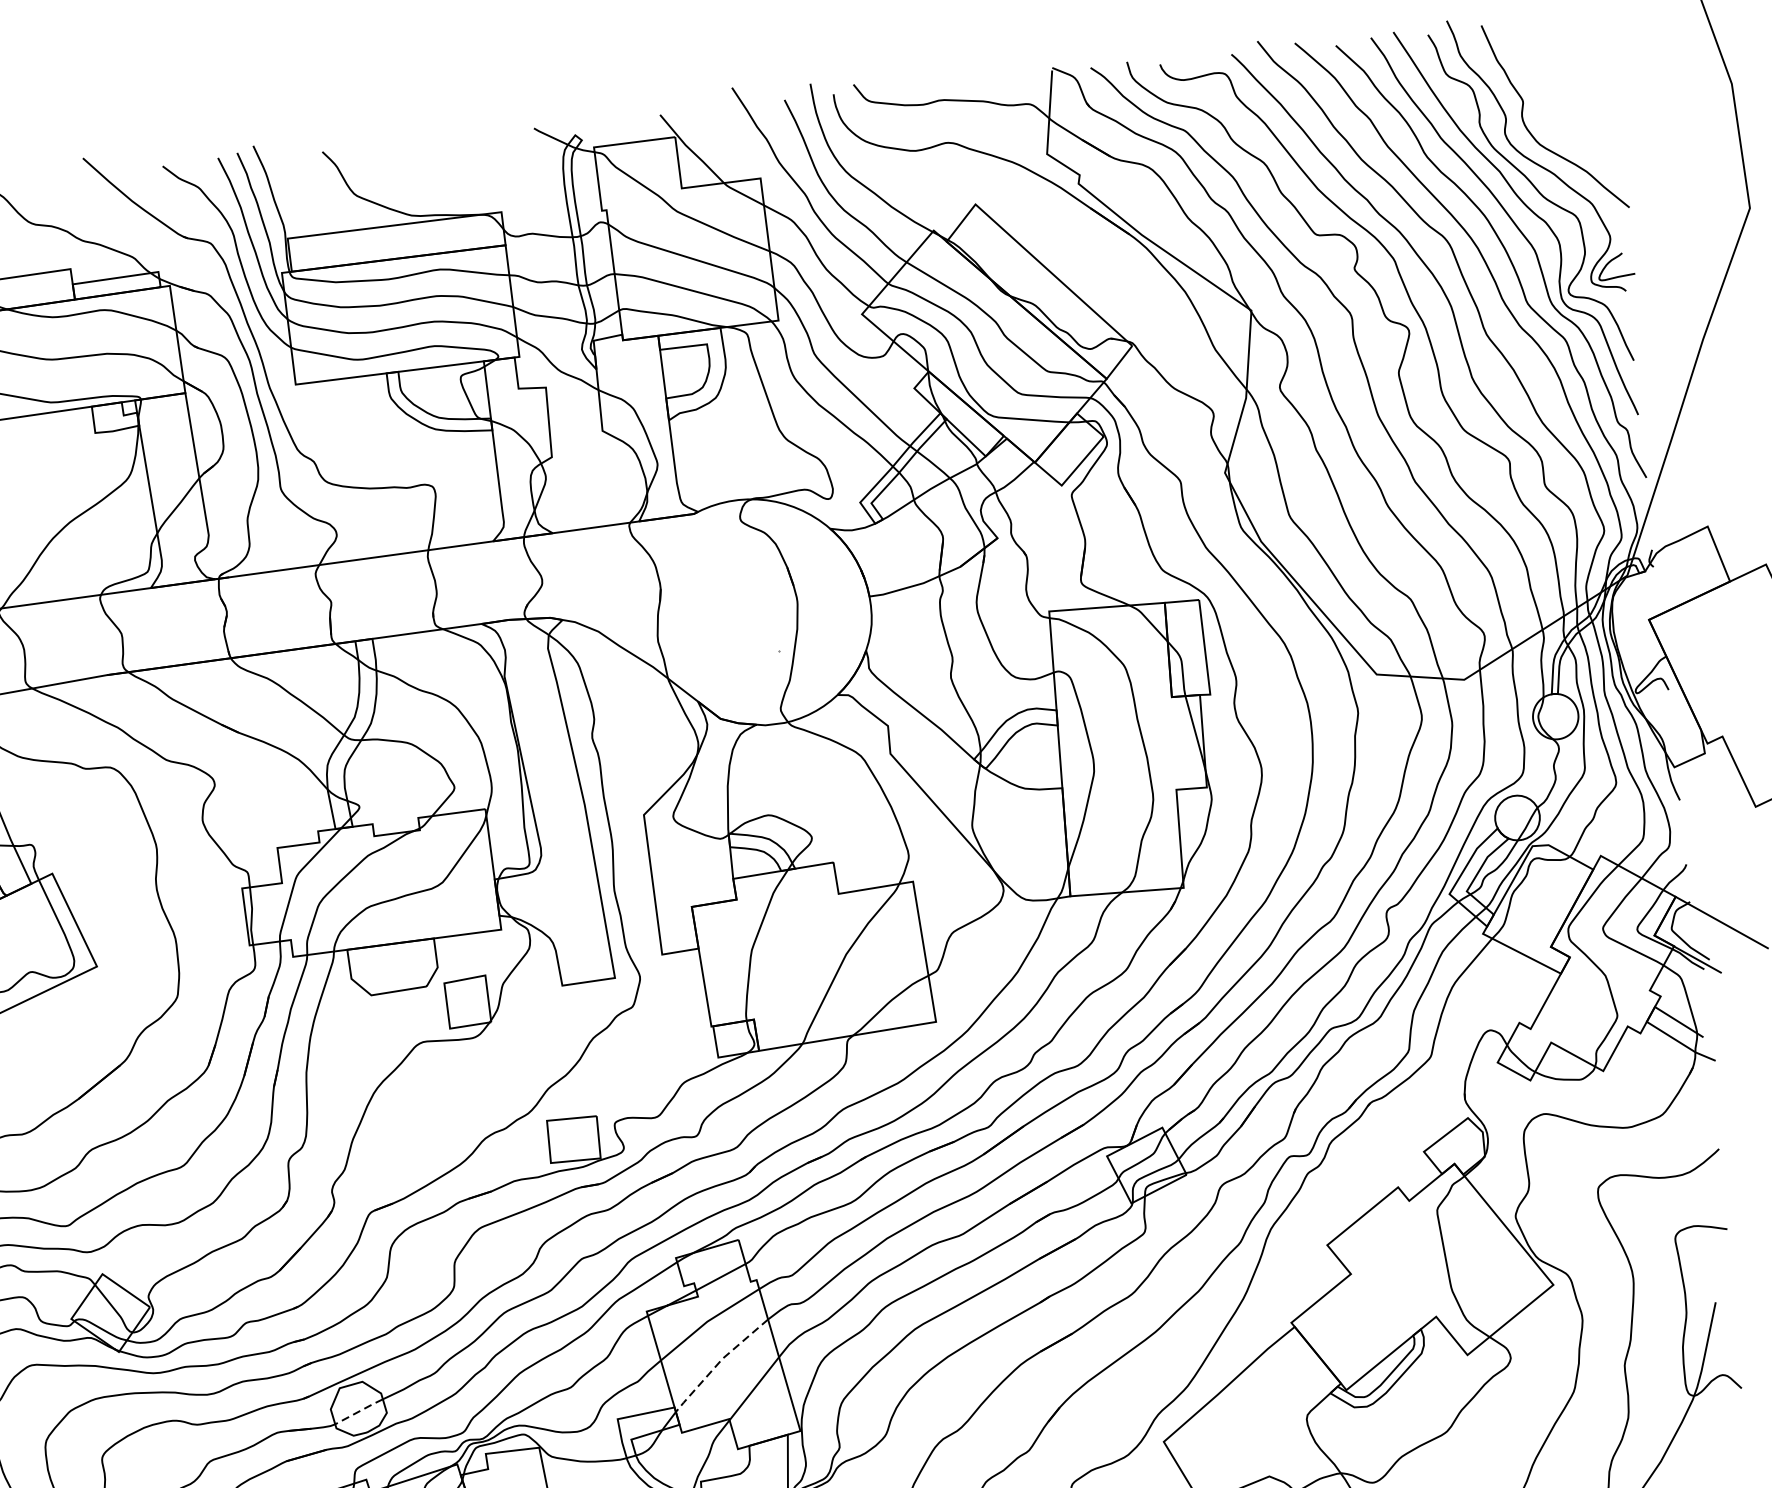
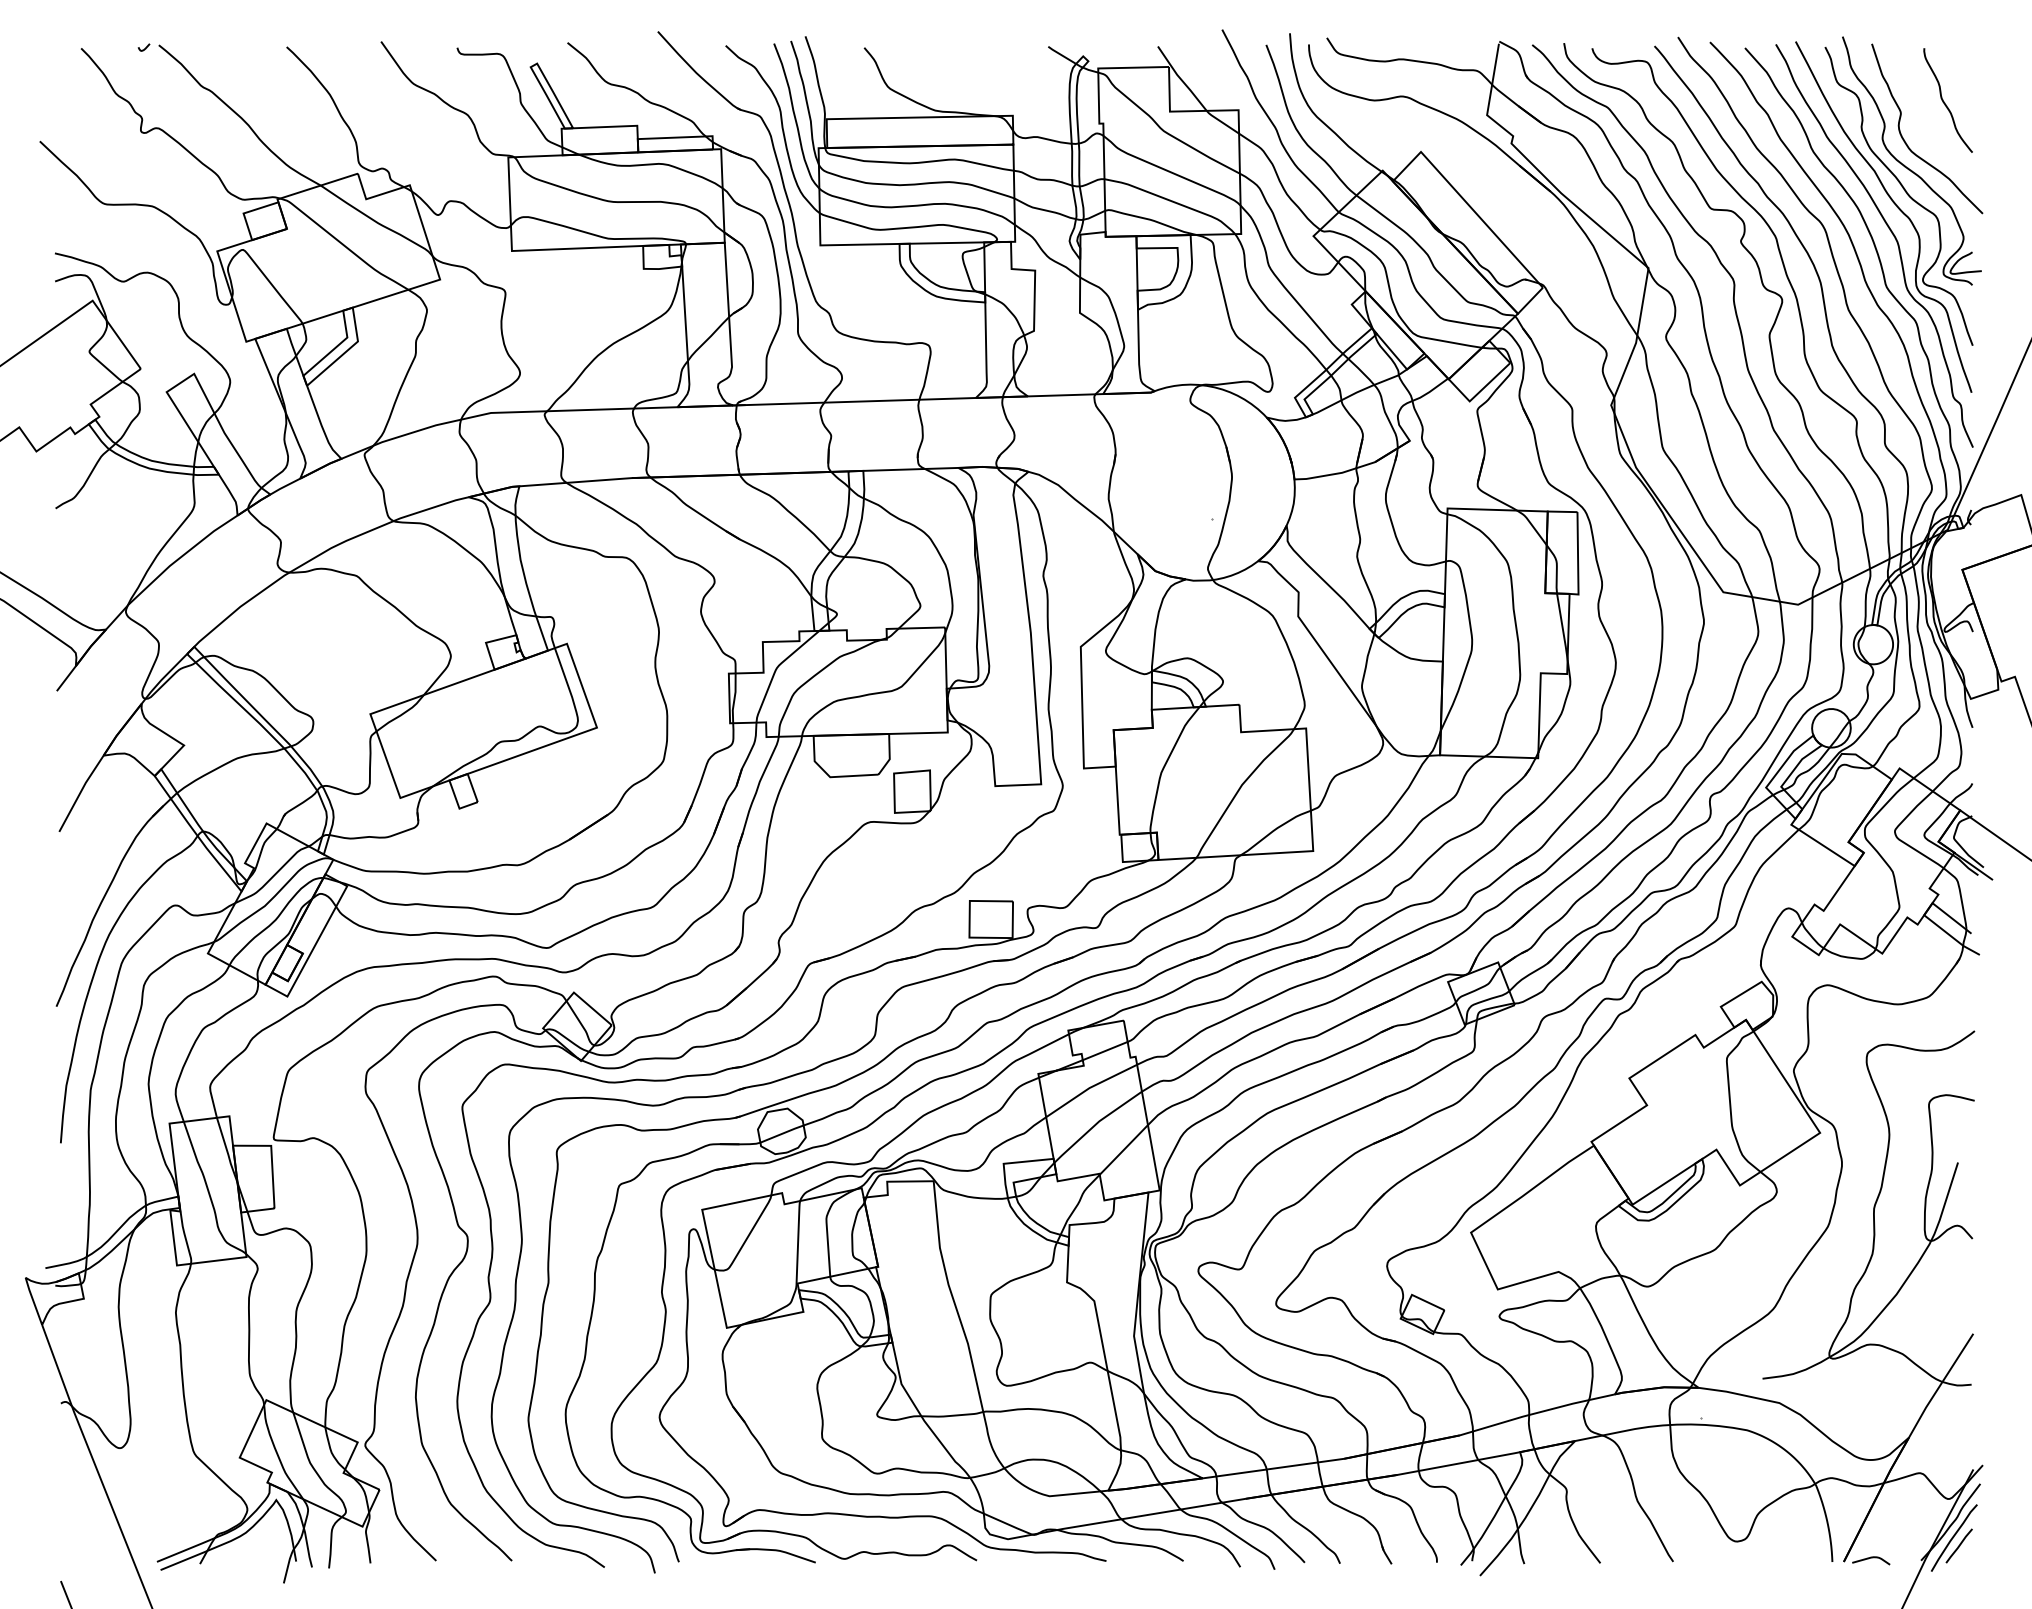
curve: (1571, 83) -> (1944, 101), added
line: (718, 1364) -> (1095, 1125), dashed -> solid
line: (359, 1411) -> (782, 1133), dashed -> solid

